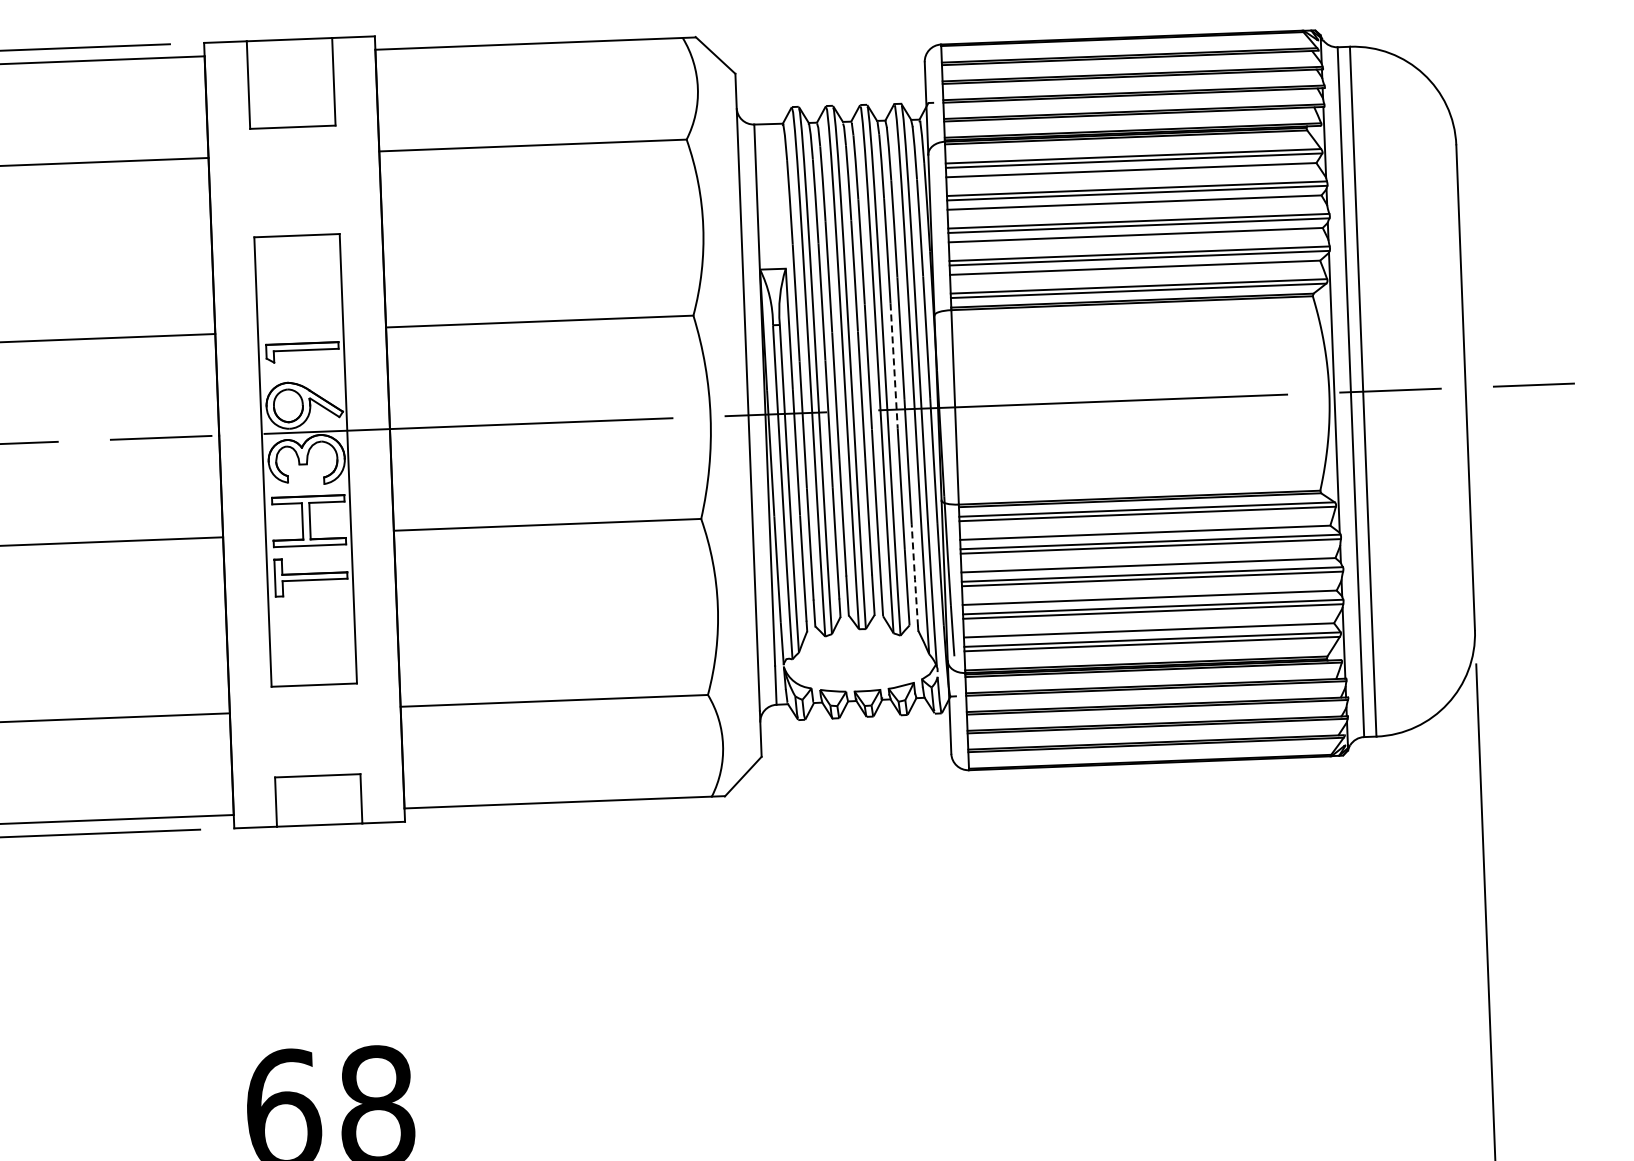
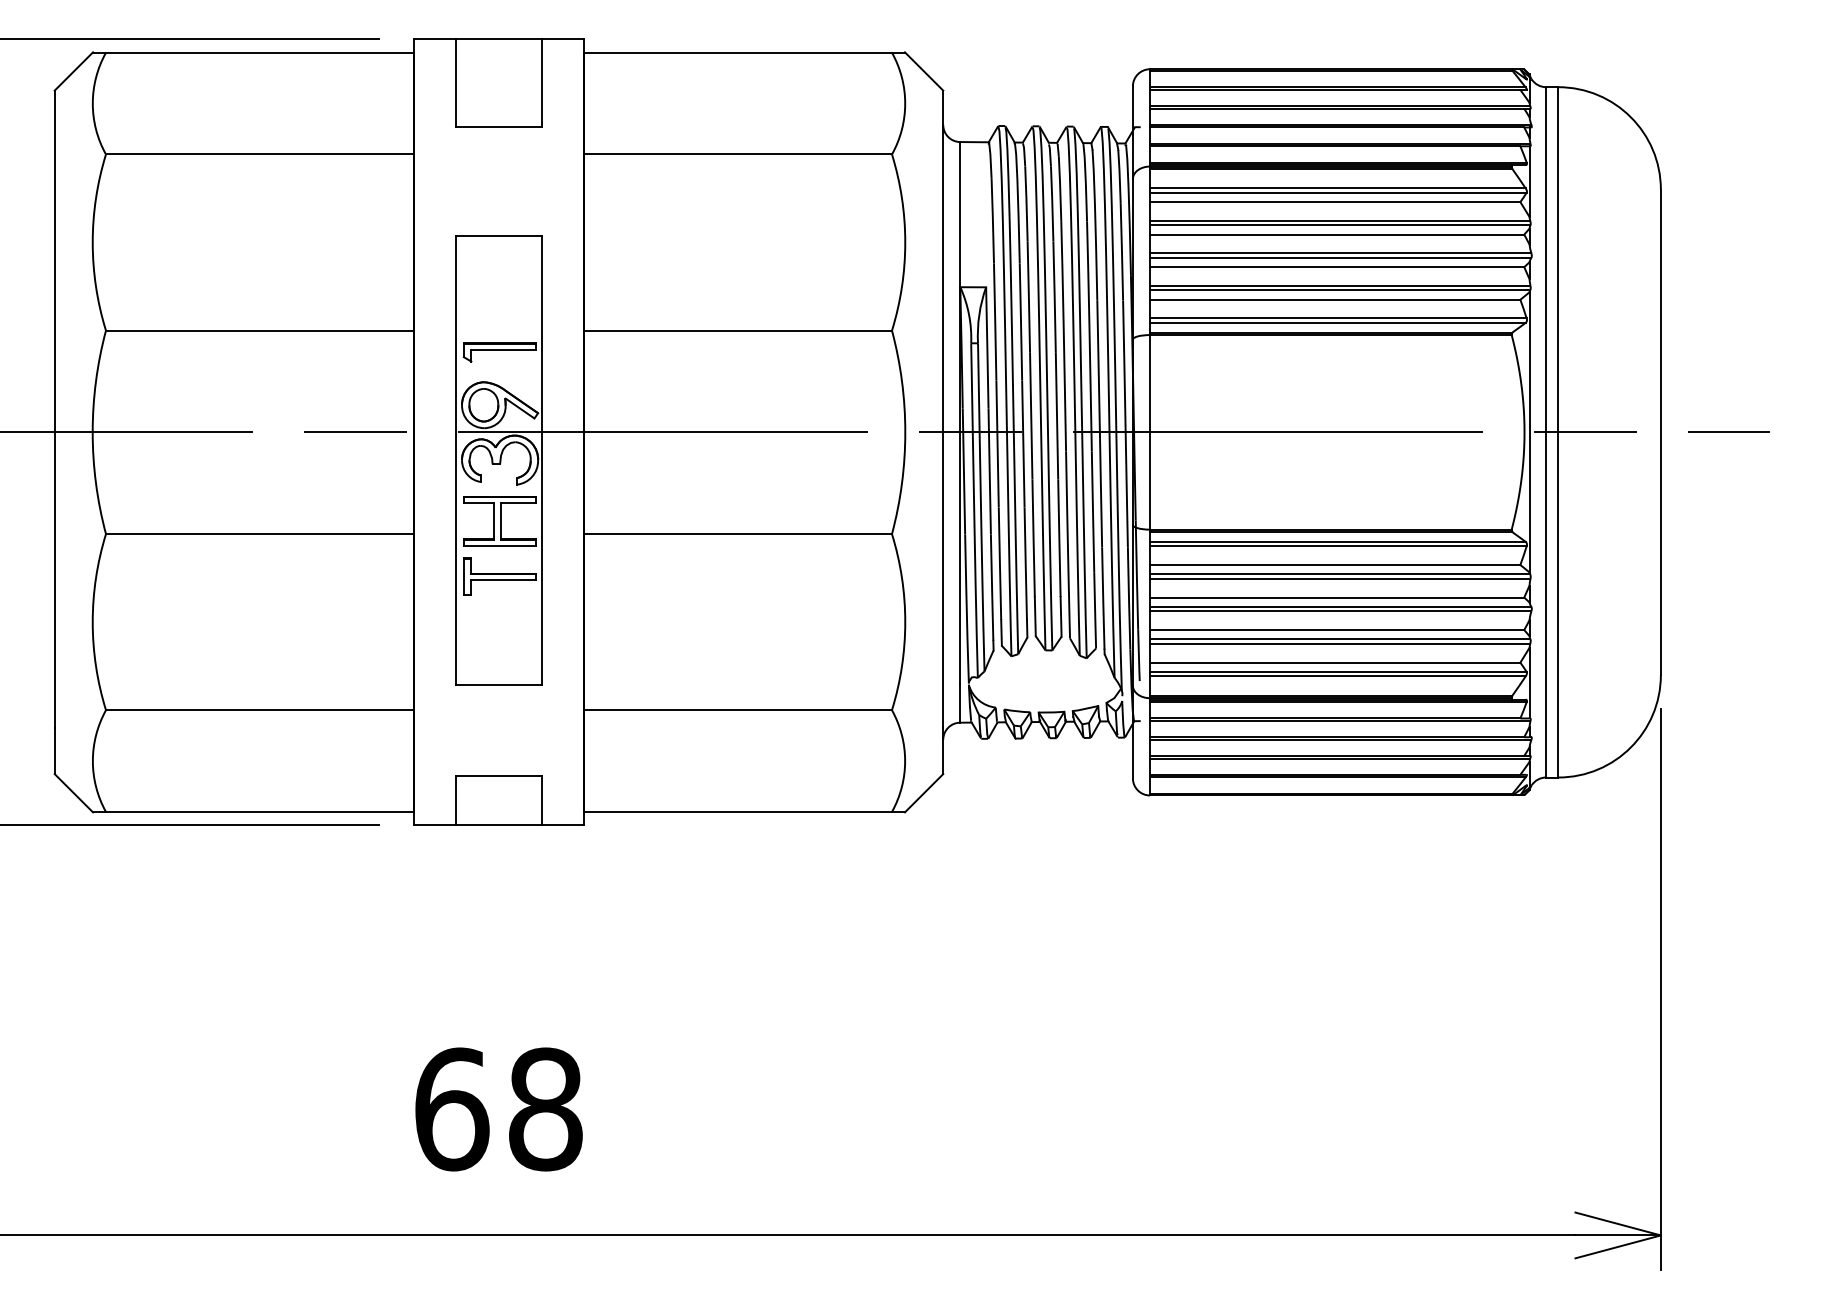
line: (893, 365) -> (1090, 388), dashed -> solid
line: (915, 575) -> (1103, 598), dashed -> solid

